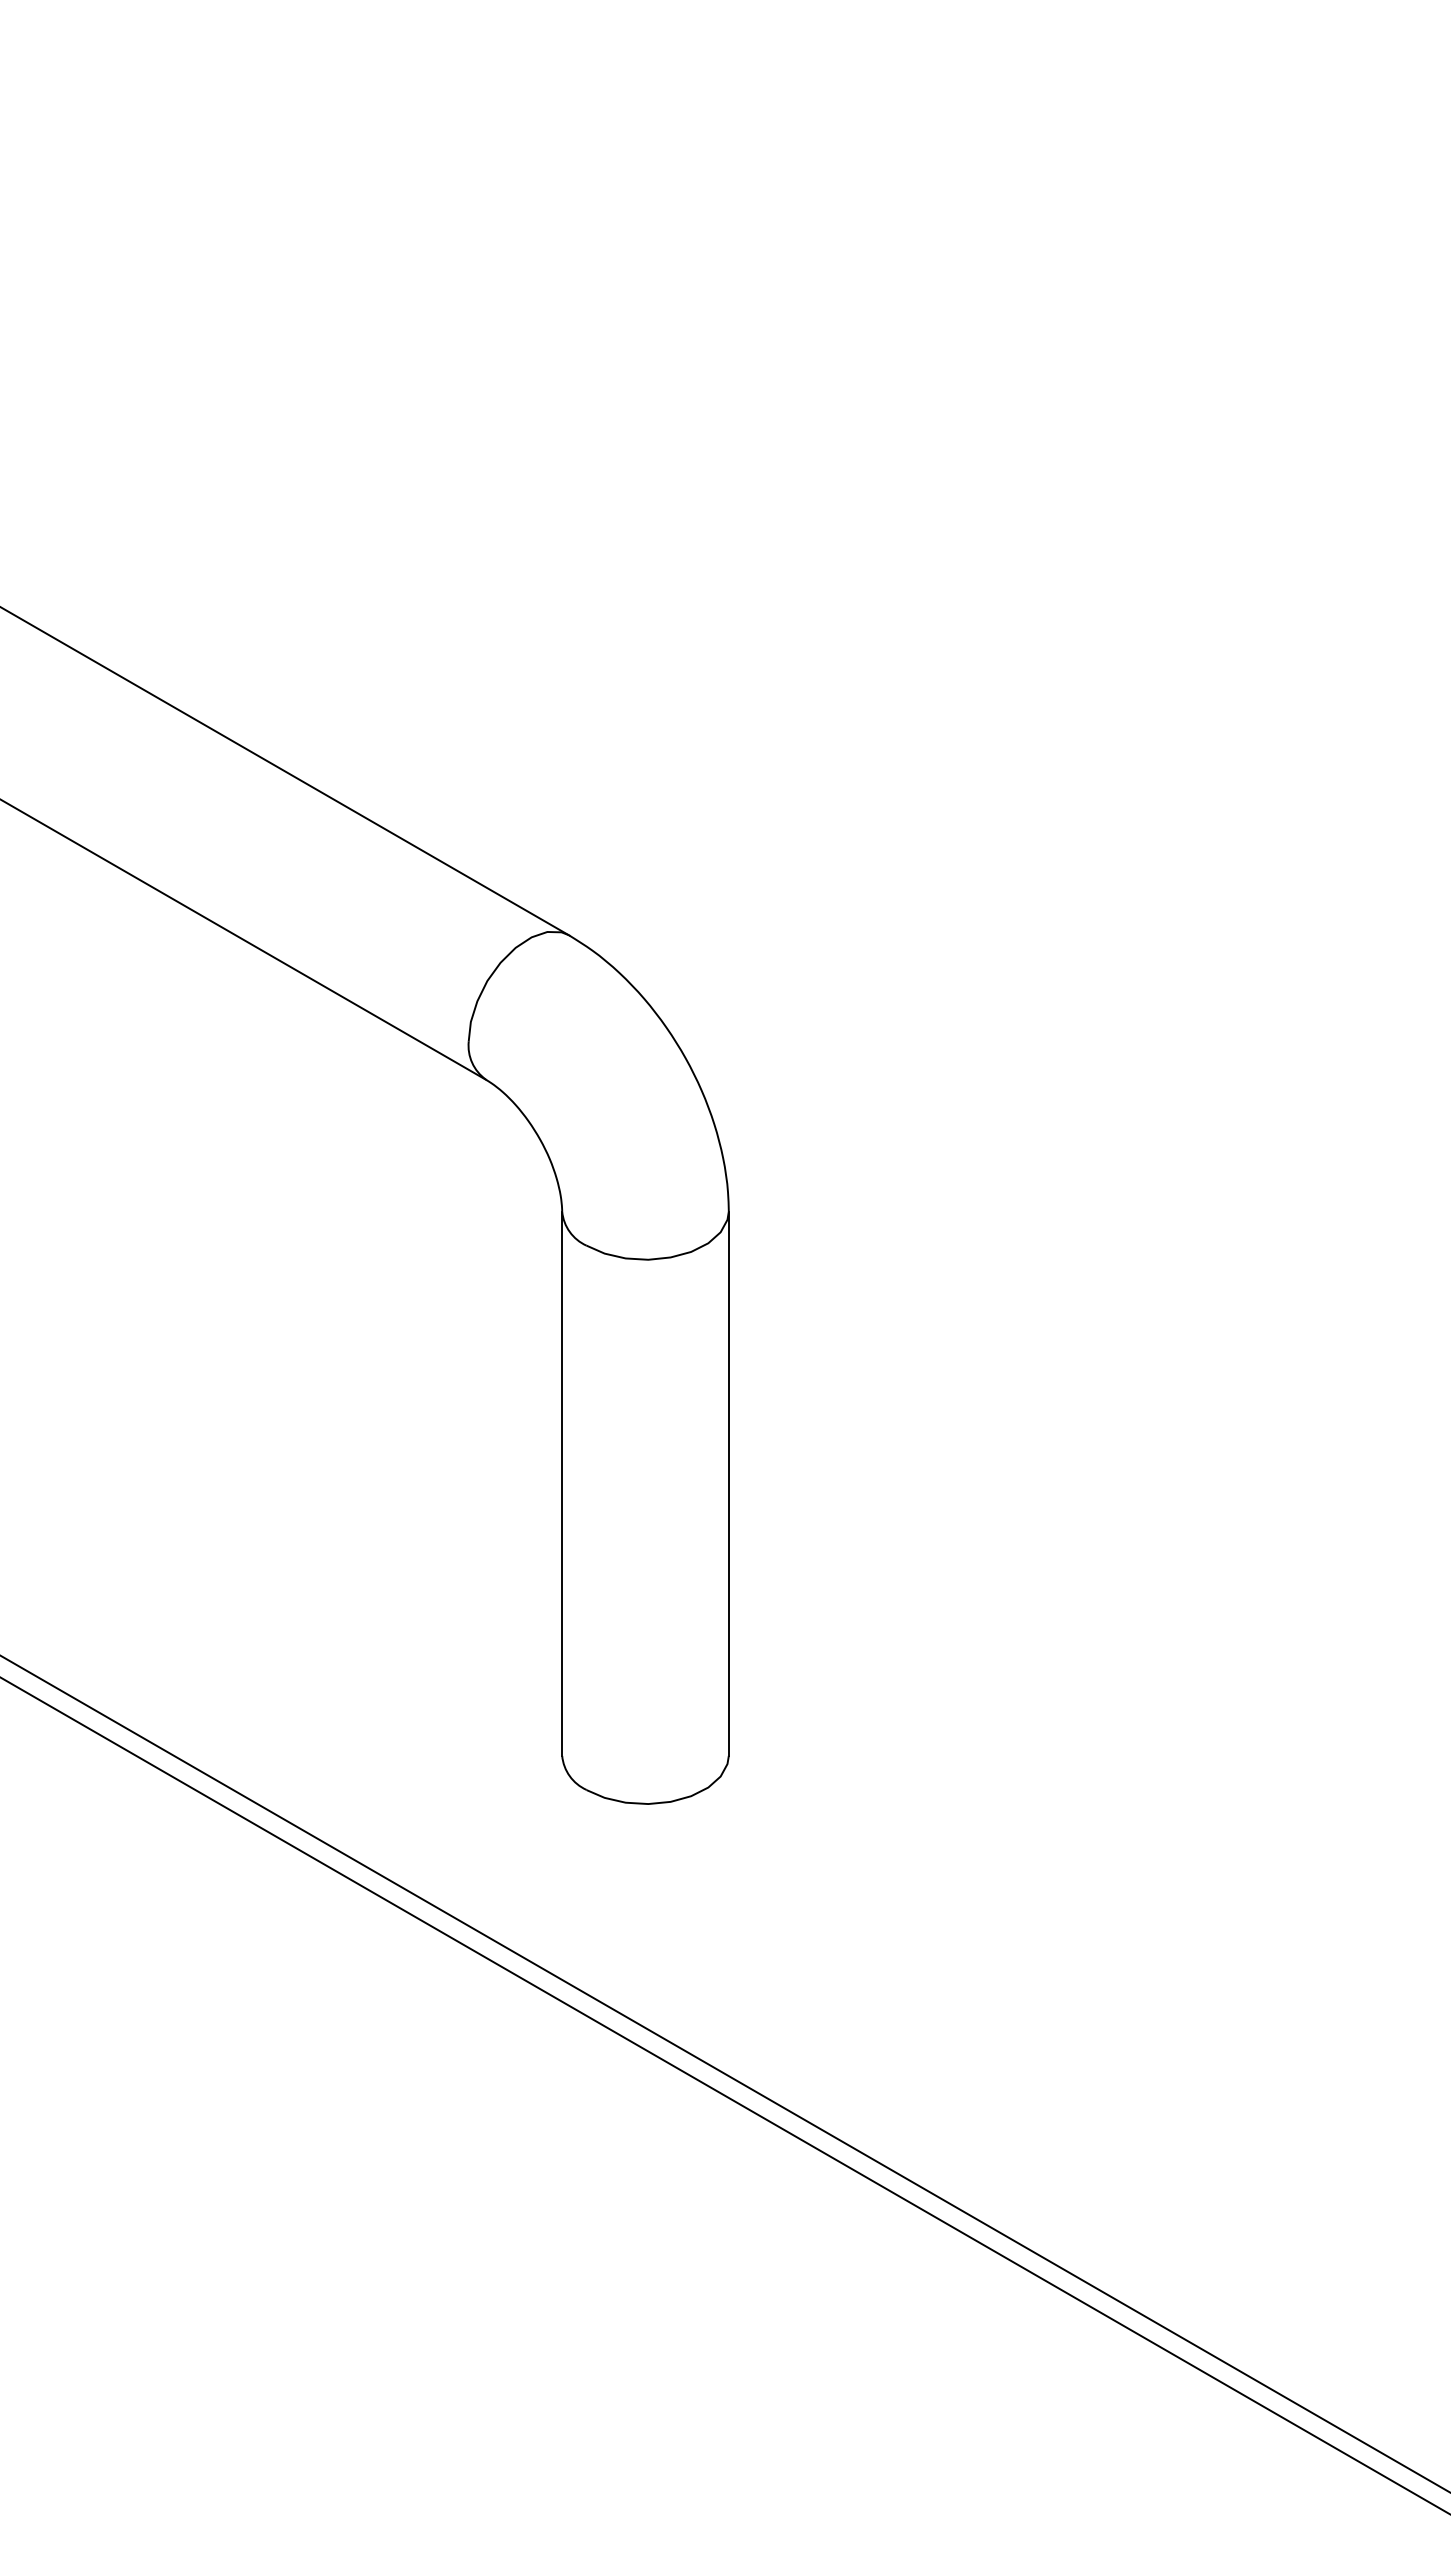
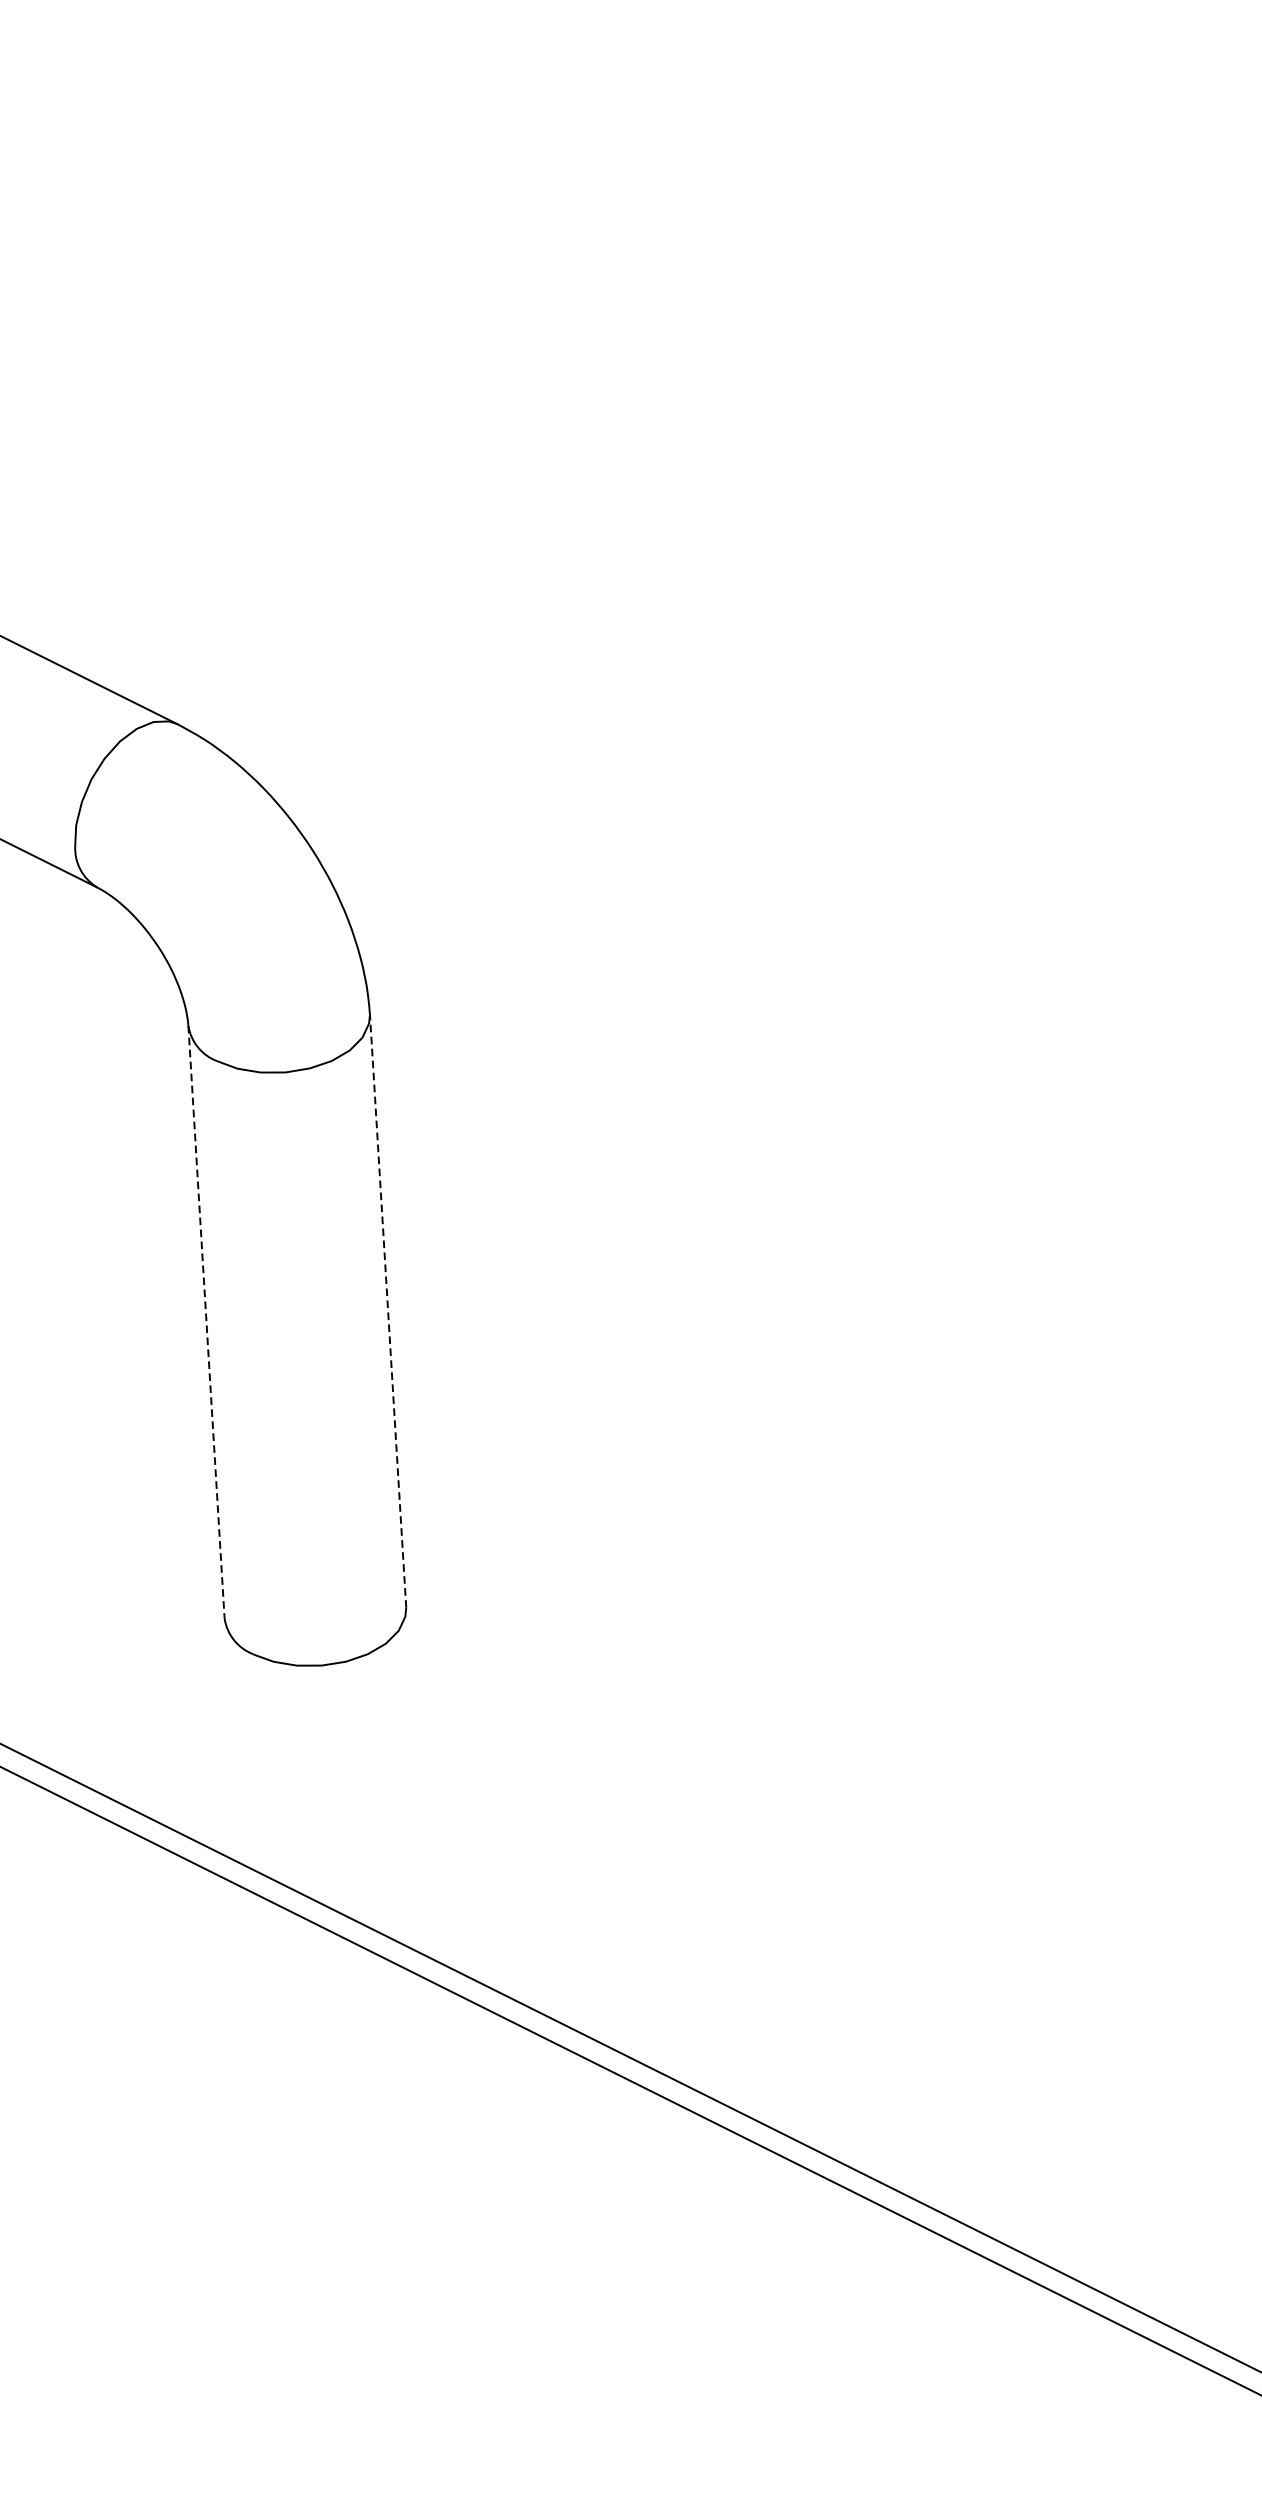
line: (728, 1483) -> (387, 1310), solid -> dashed
line: (562, 1484) -> (206, 1323), solid -> dashed

